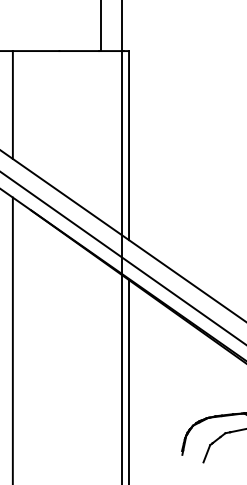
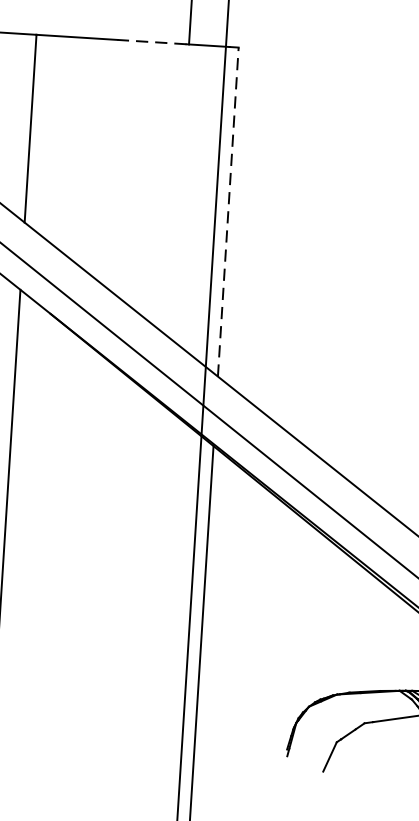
line: (79, 51) -> (152, 42), solid -> dashed
line: (129, 145) -> (229, 211), solid -> dashed

